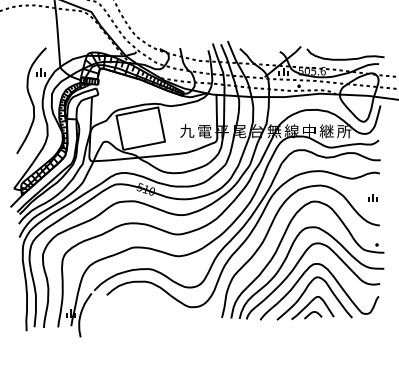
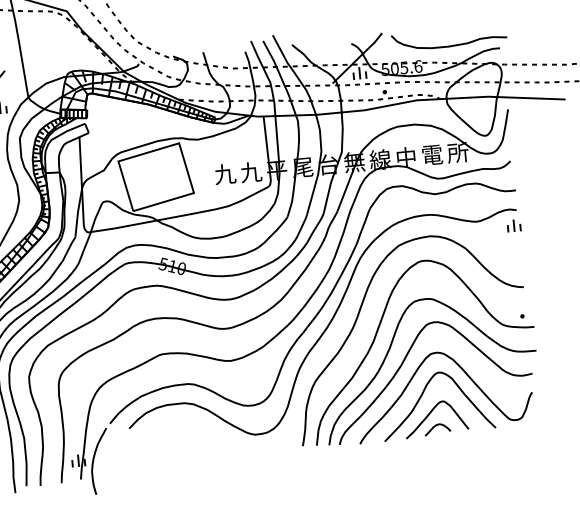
text: (204, 131) -> (250, 172), 電 -> 九
text: (326, 131) -> (431, 155), 継 -> 電
part: (372, 197) -> (513, 225), moved

